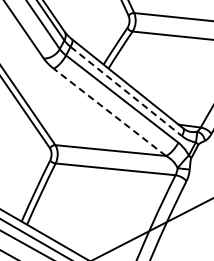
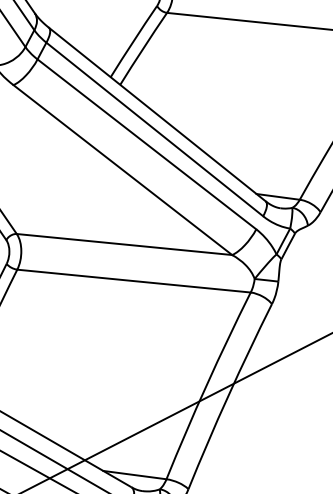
line: (126, 91) -> (155, 129), dashed -> solid
line: (109, 112) -> (122, 170), dashed -> solid

